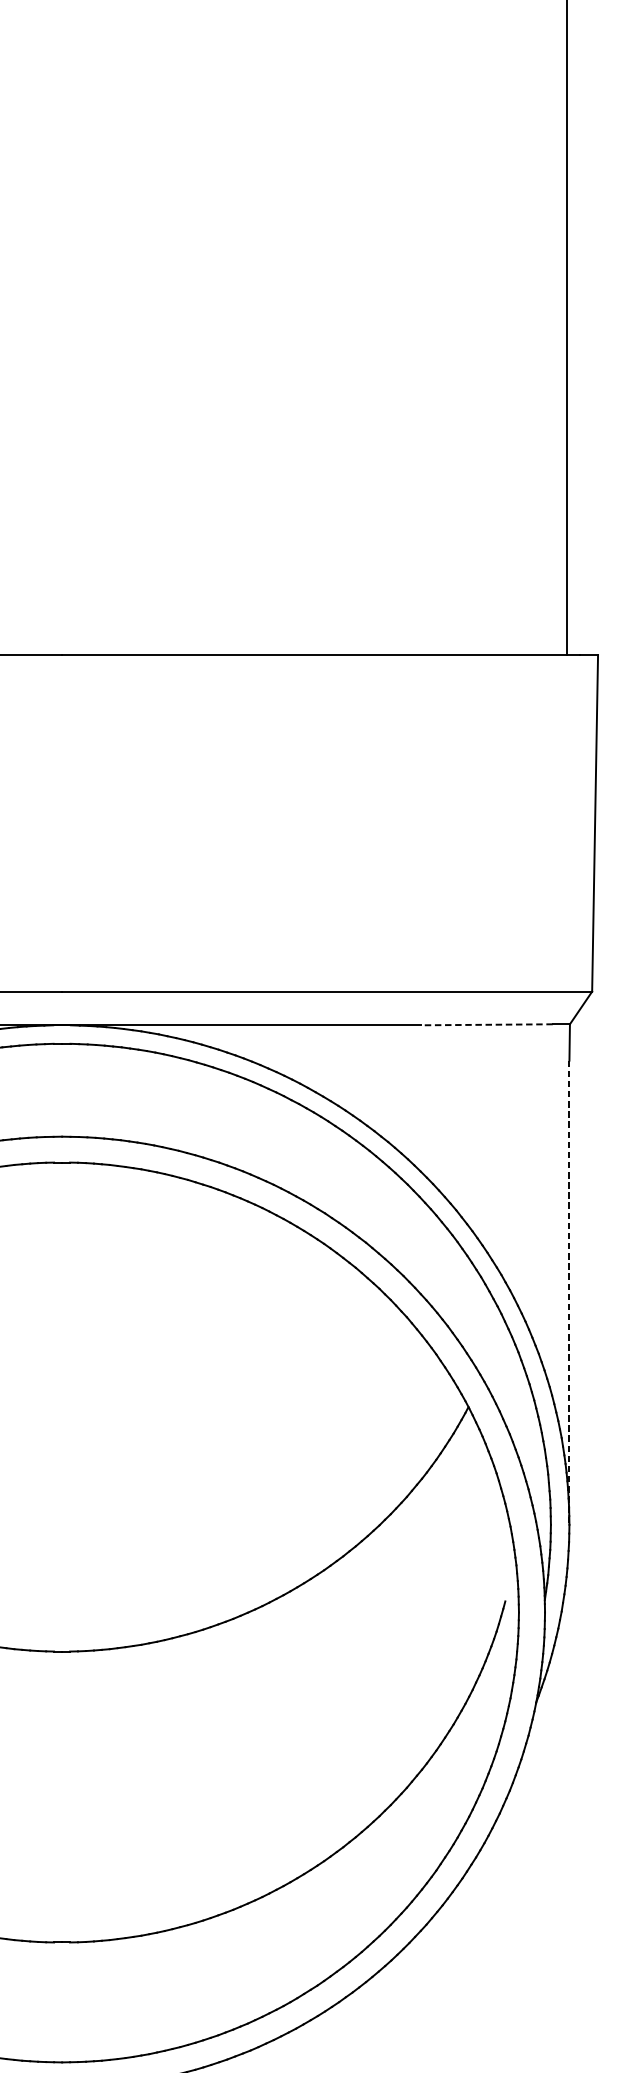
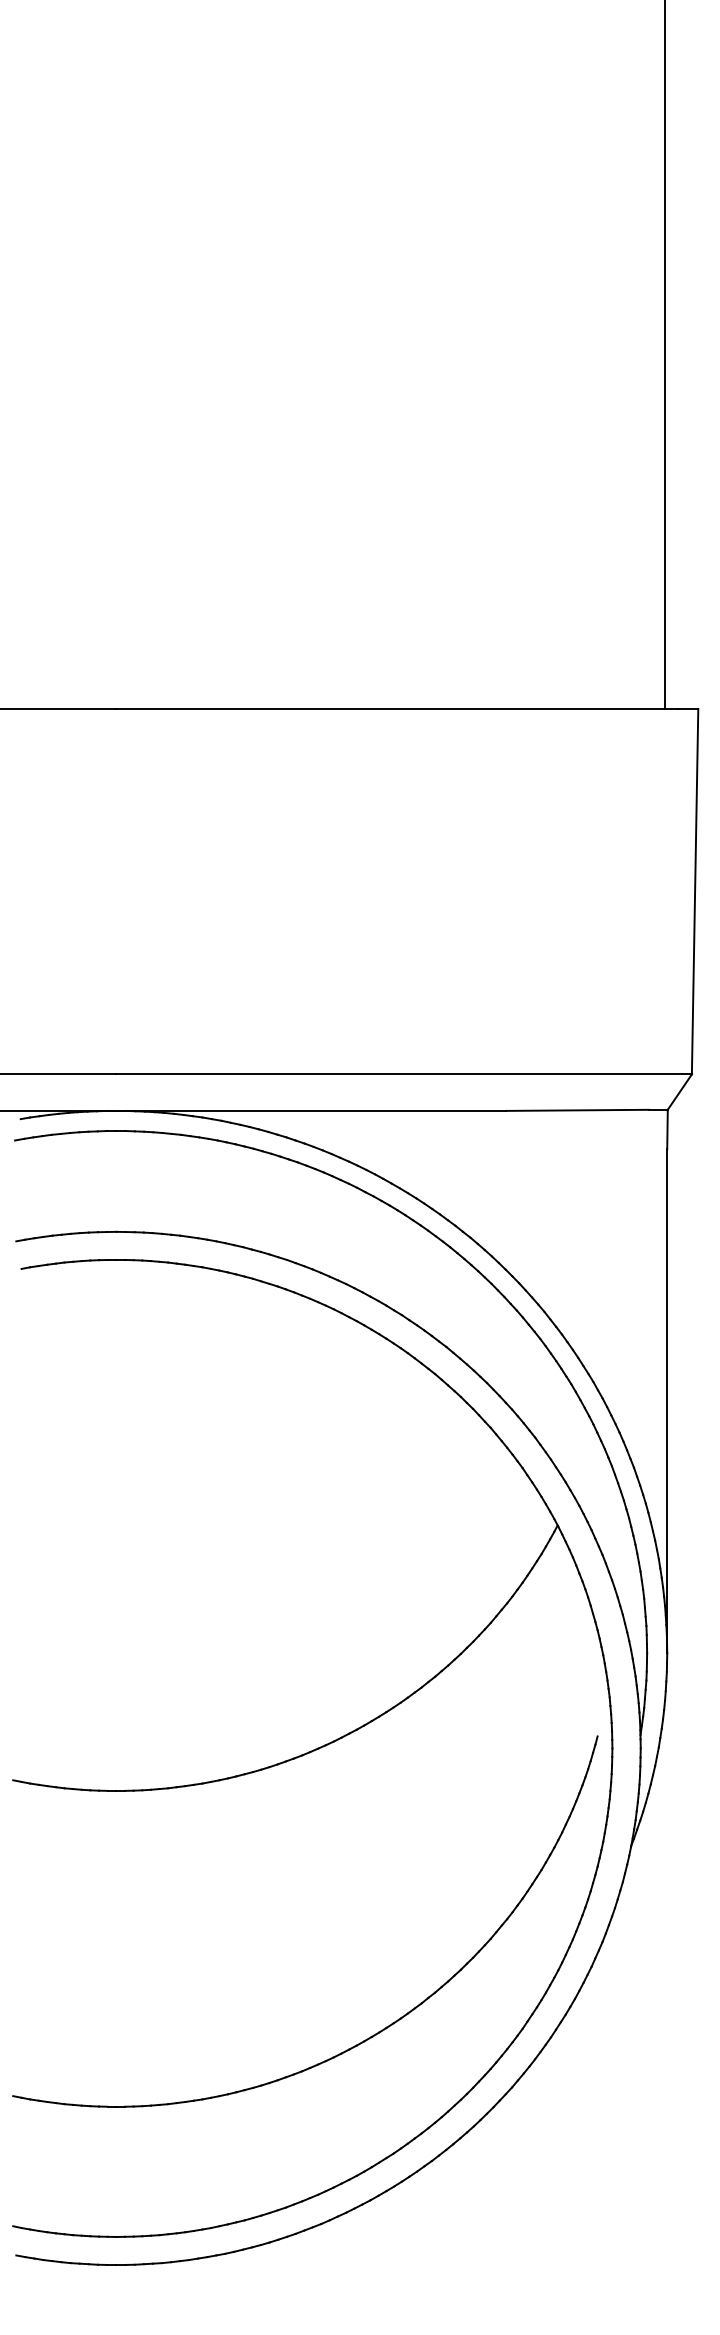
line: (486, 1024) -> (577, 1110), dashed -> solid
line: (569, 1292) -> (667, 1401), dashed -> solid

